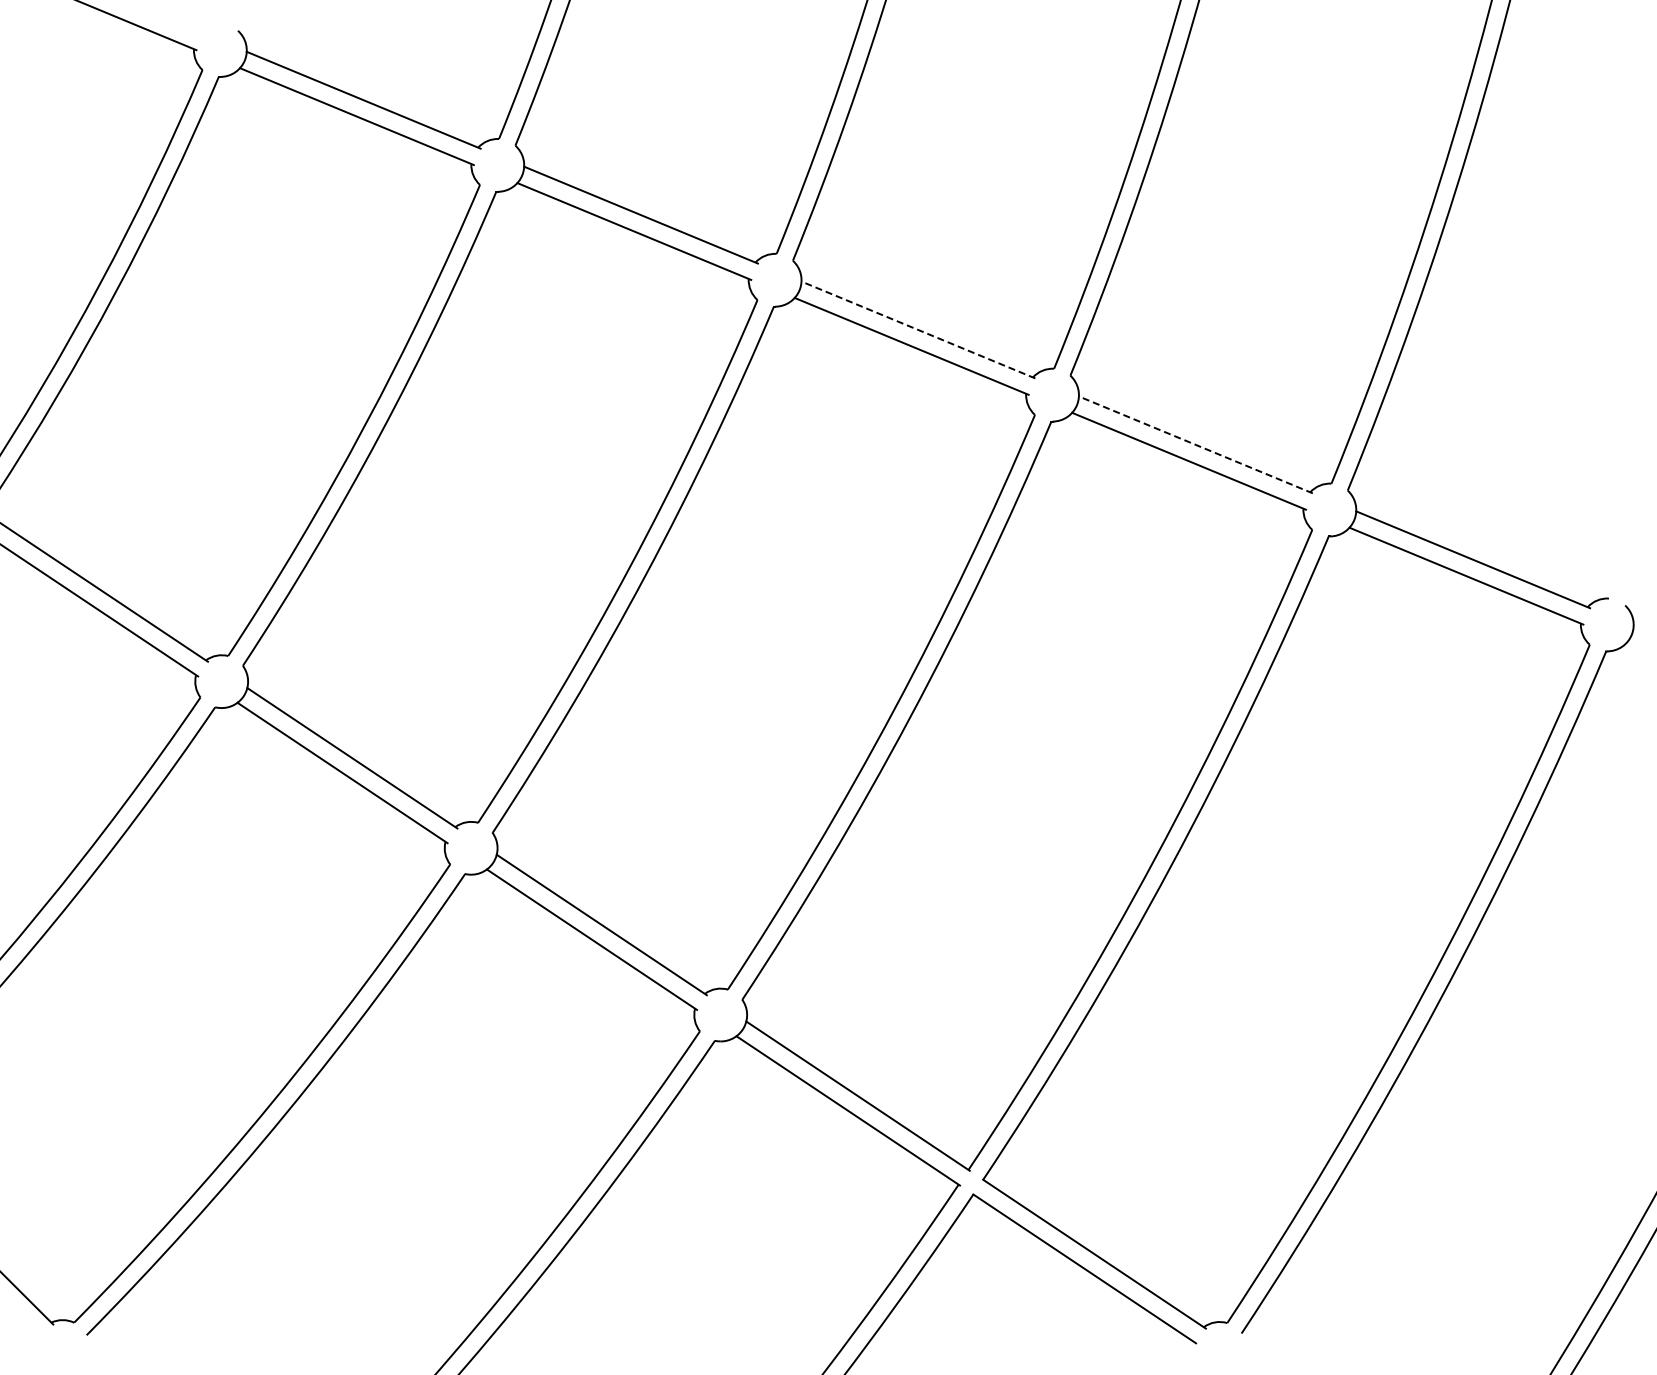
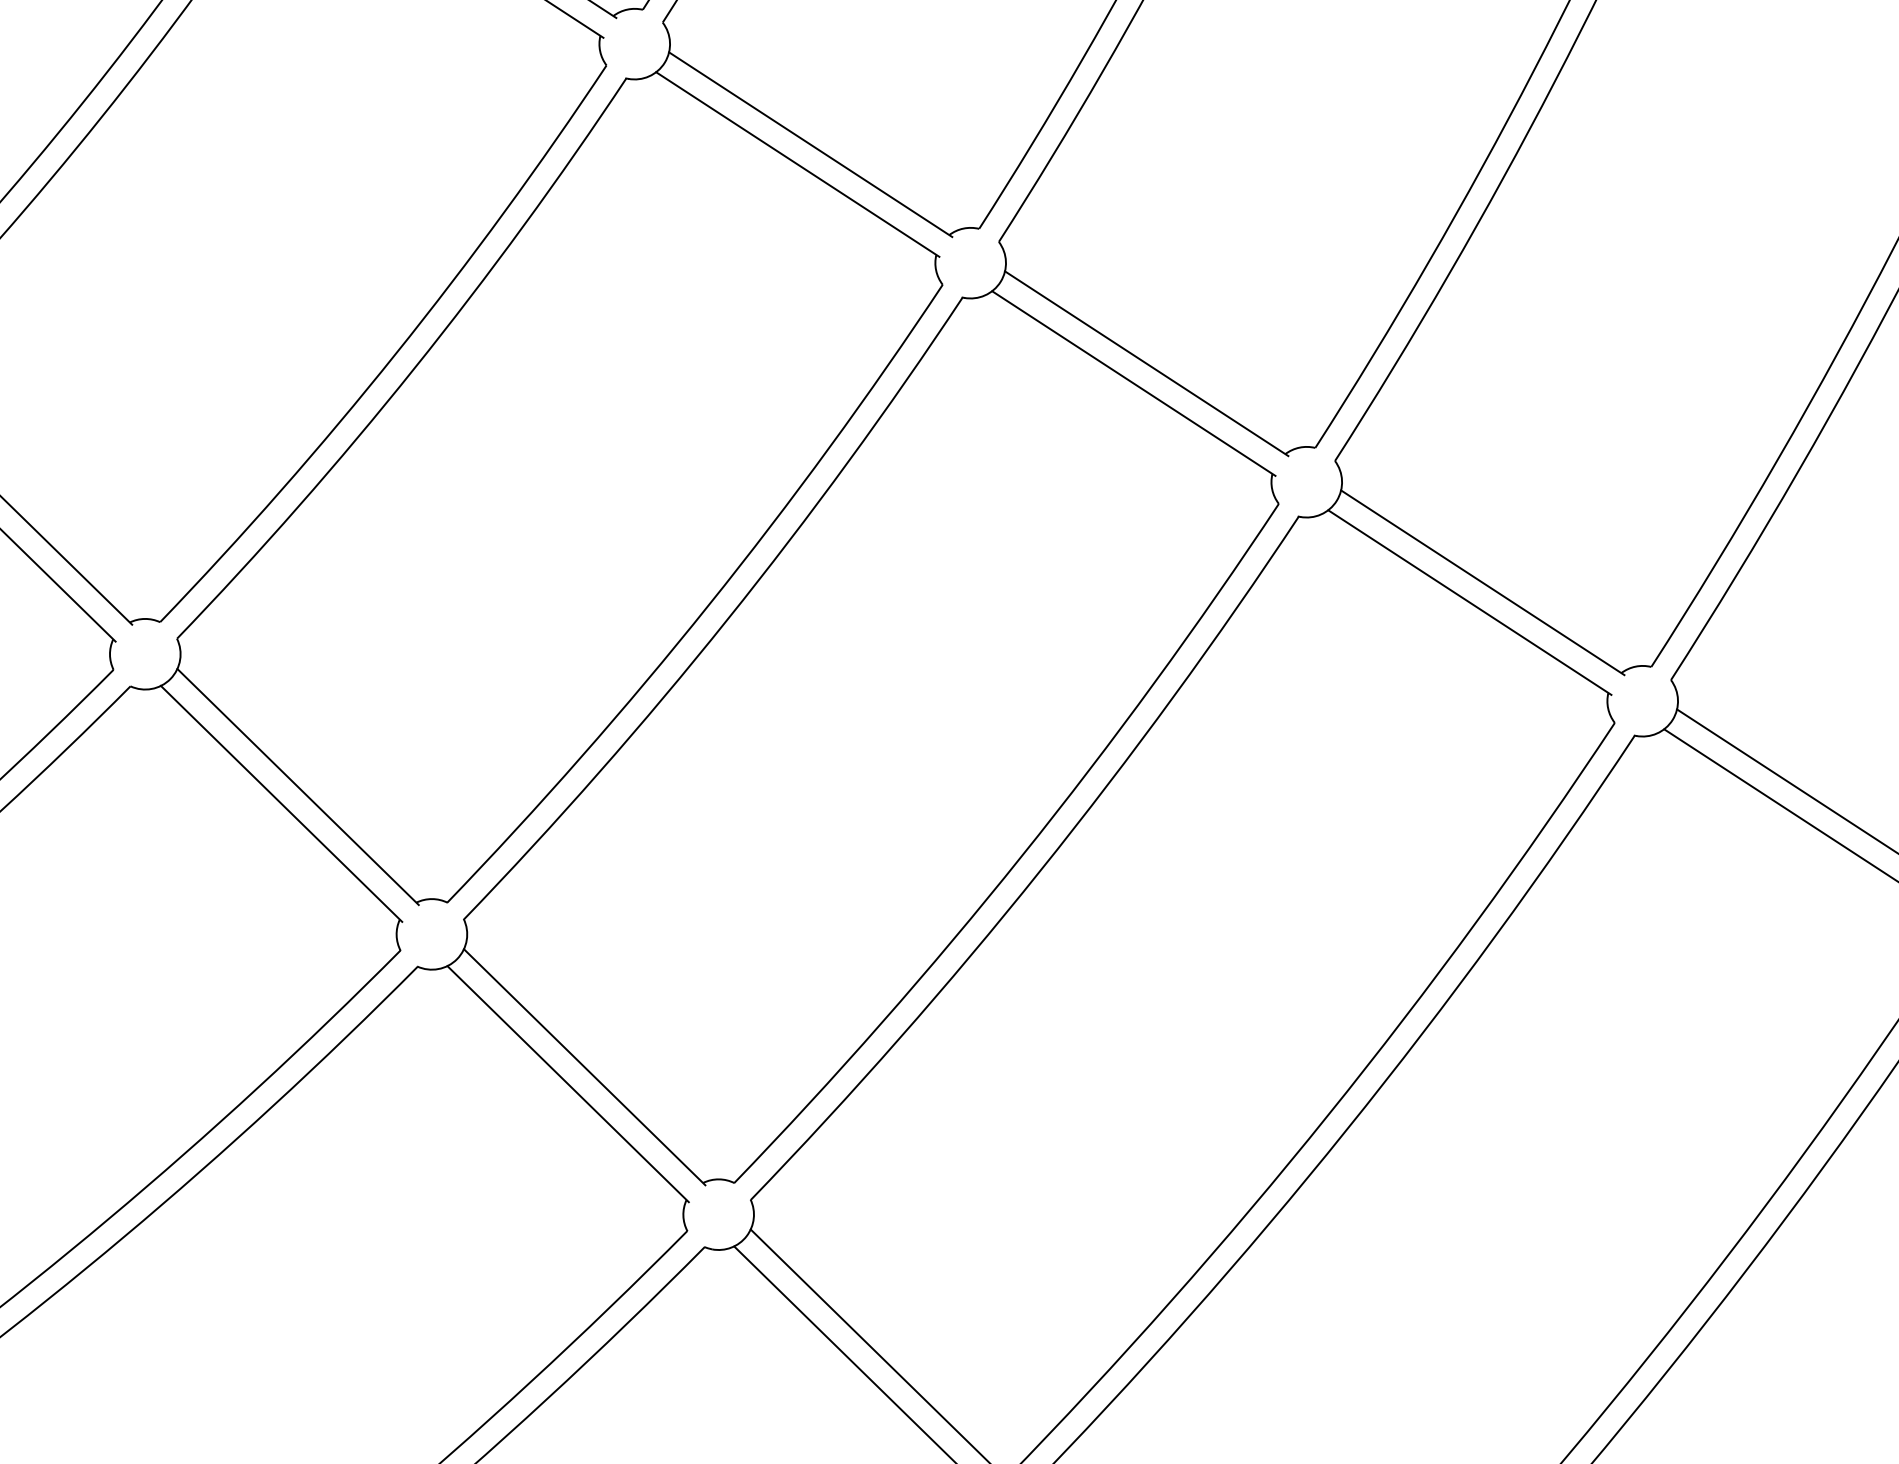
line: (918, 330) -> (1146, 364), dashed -> solid
line: (1195, 444) -> (1482, 582), dashed -> solid

